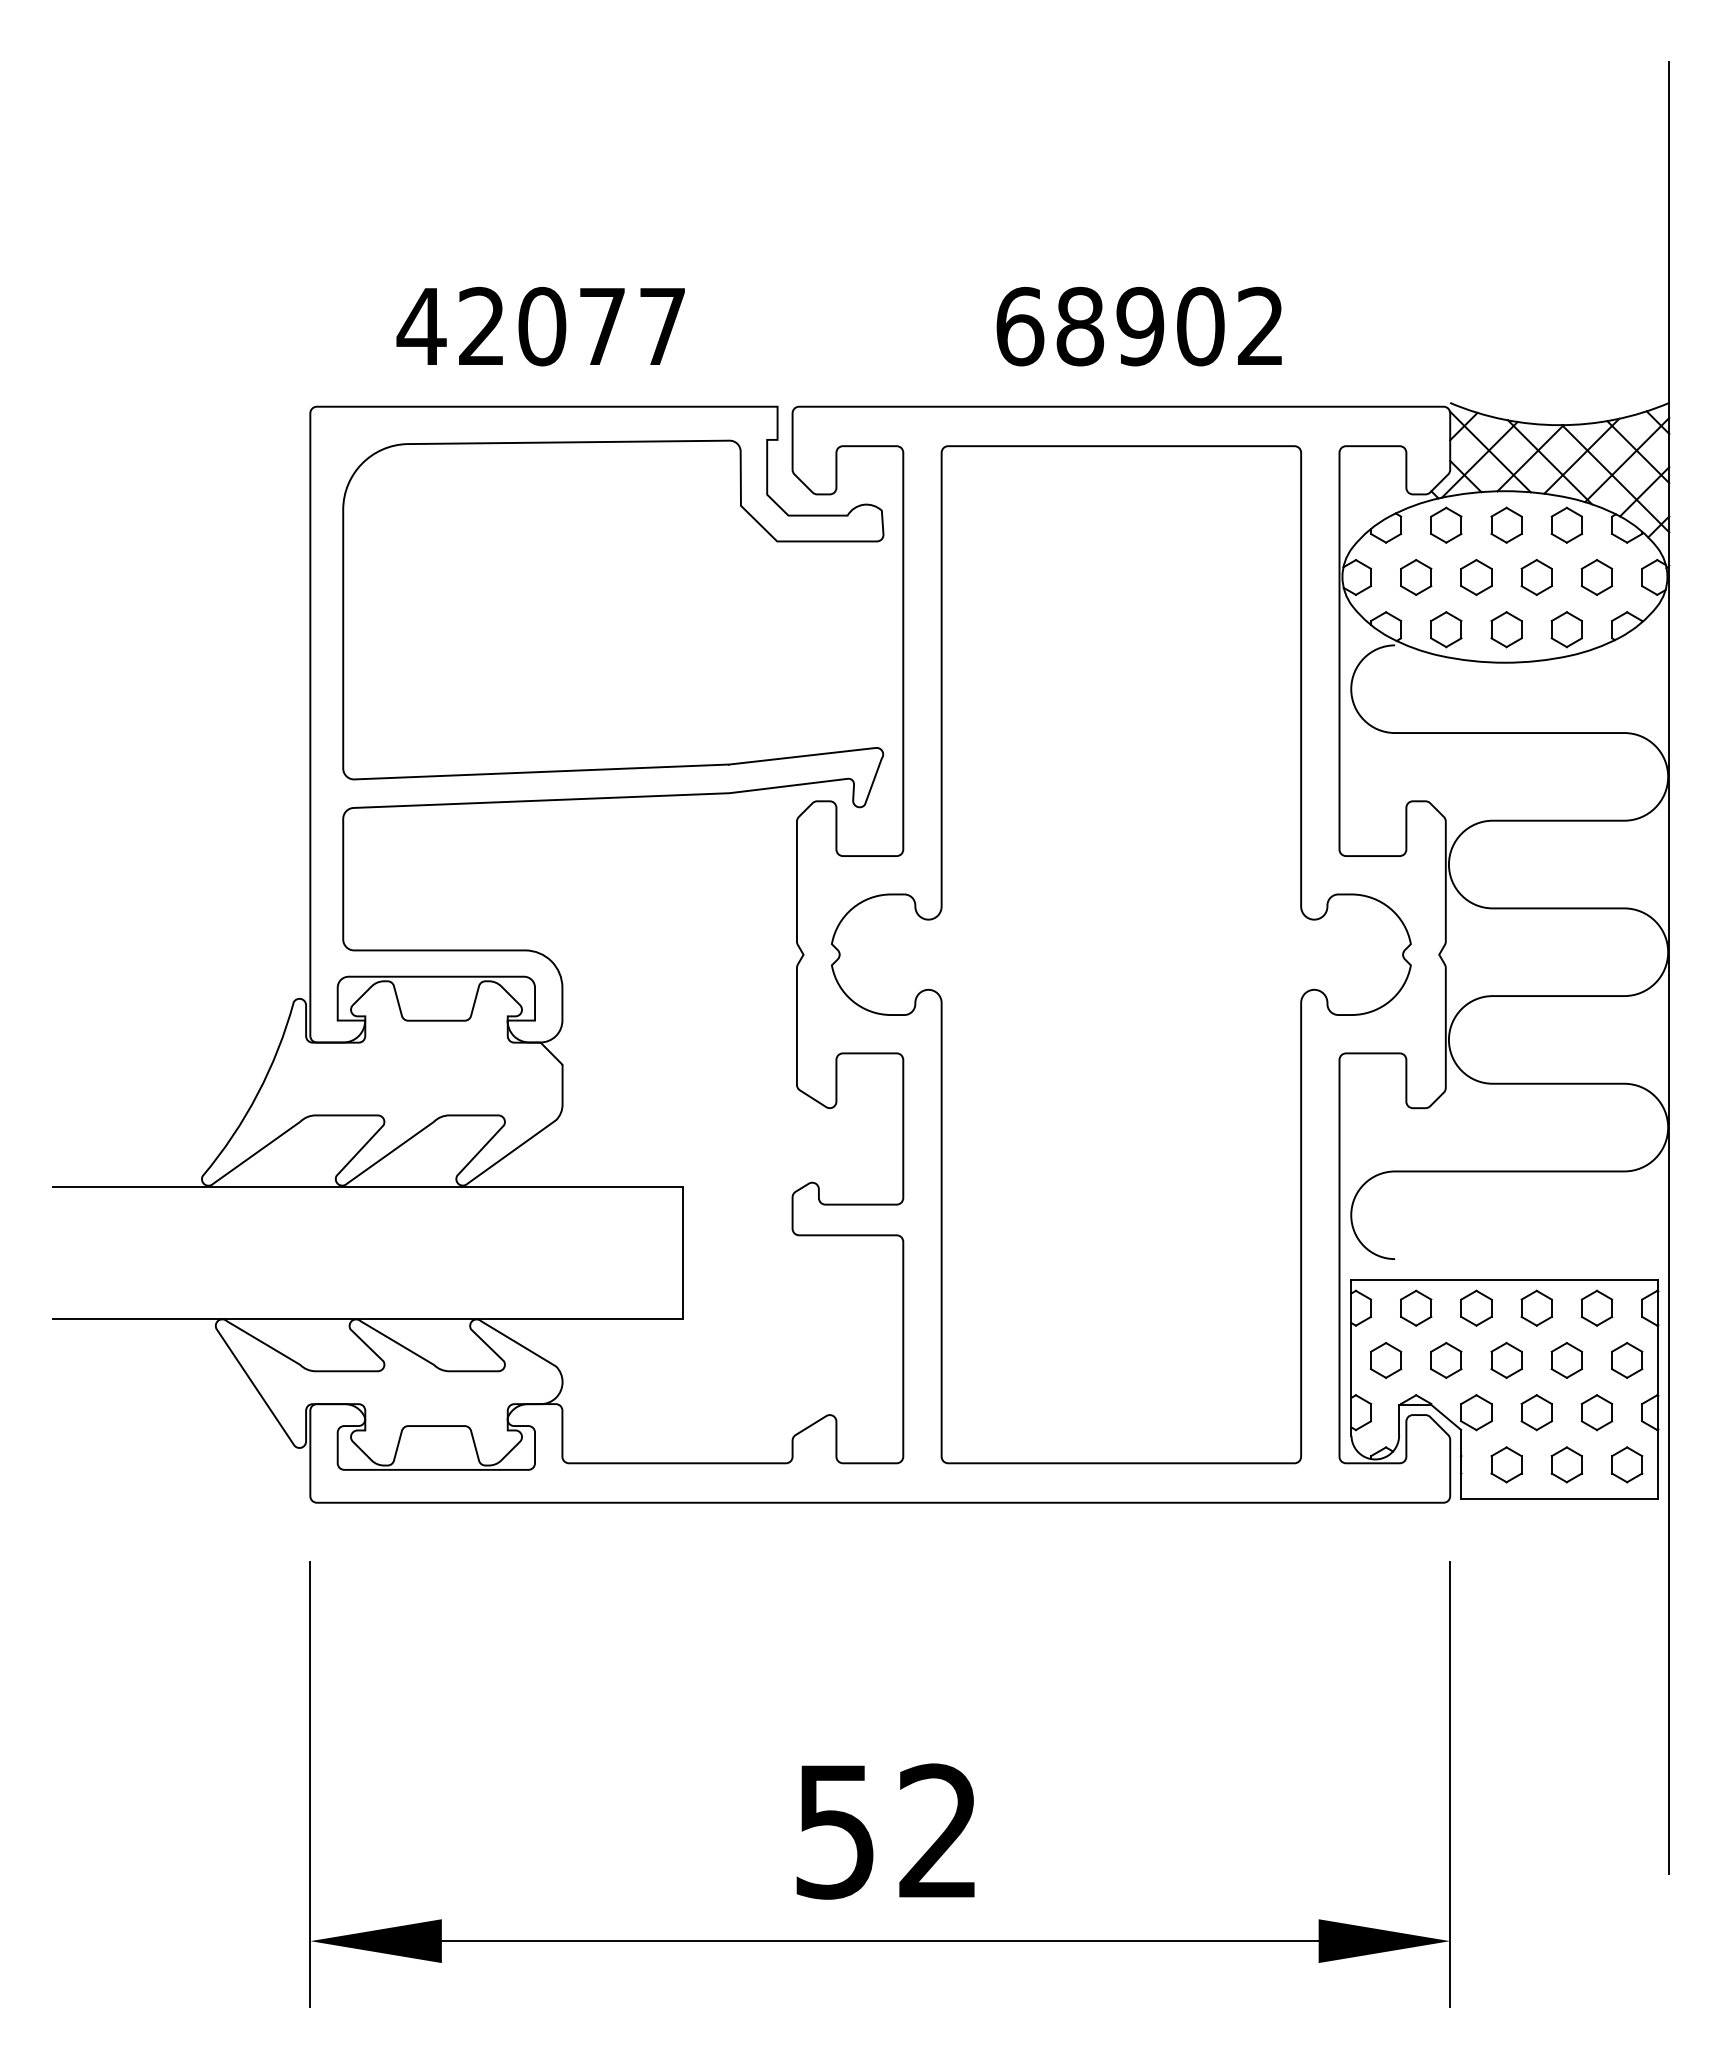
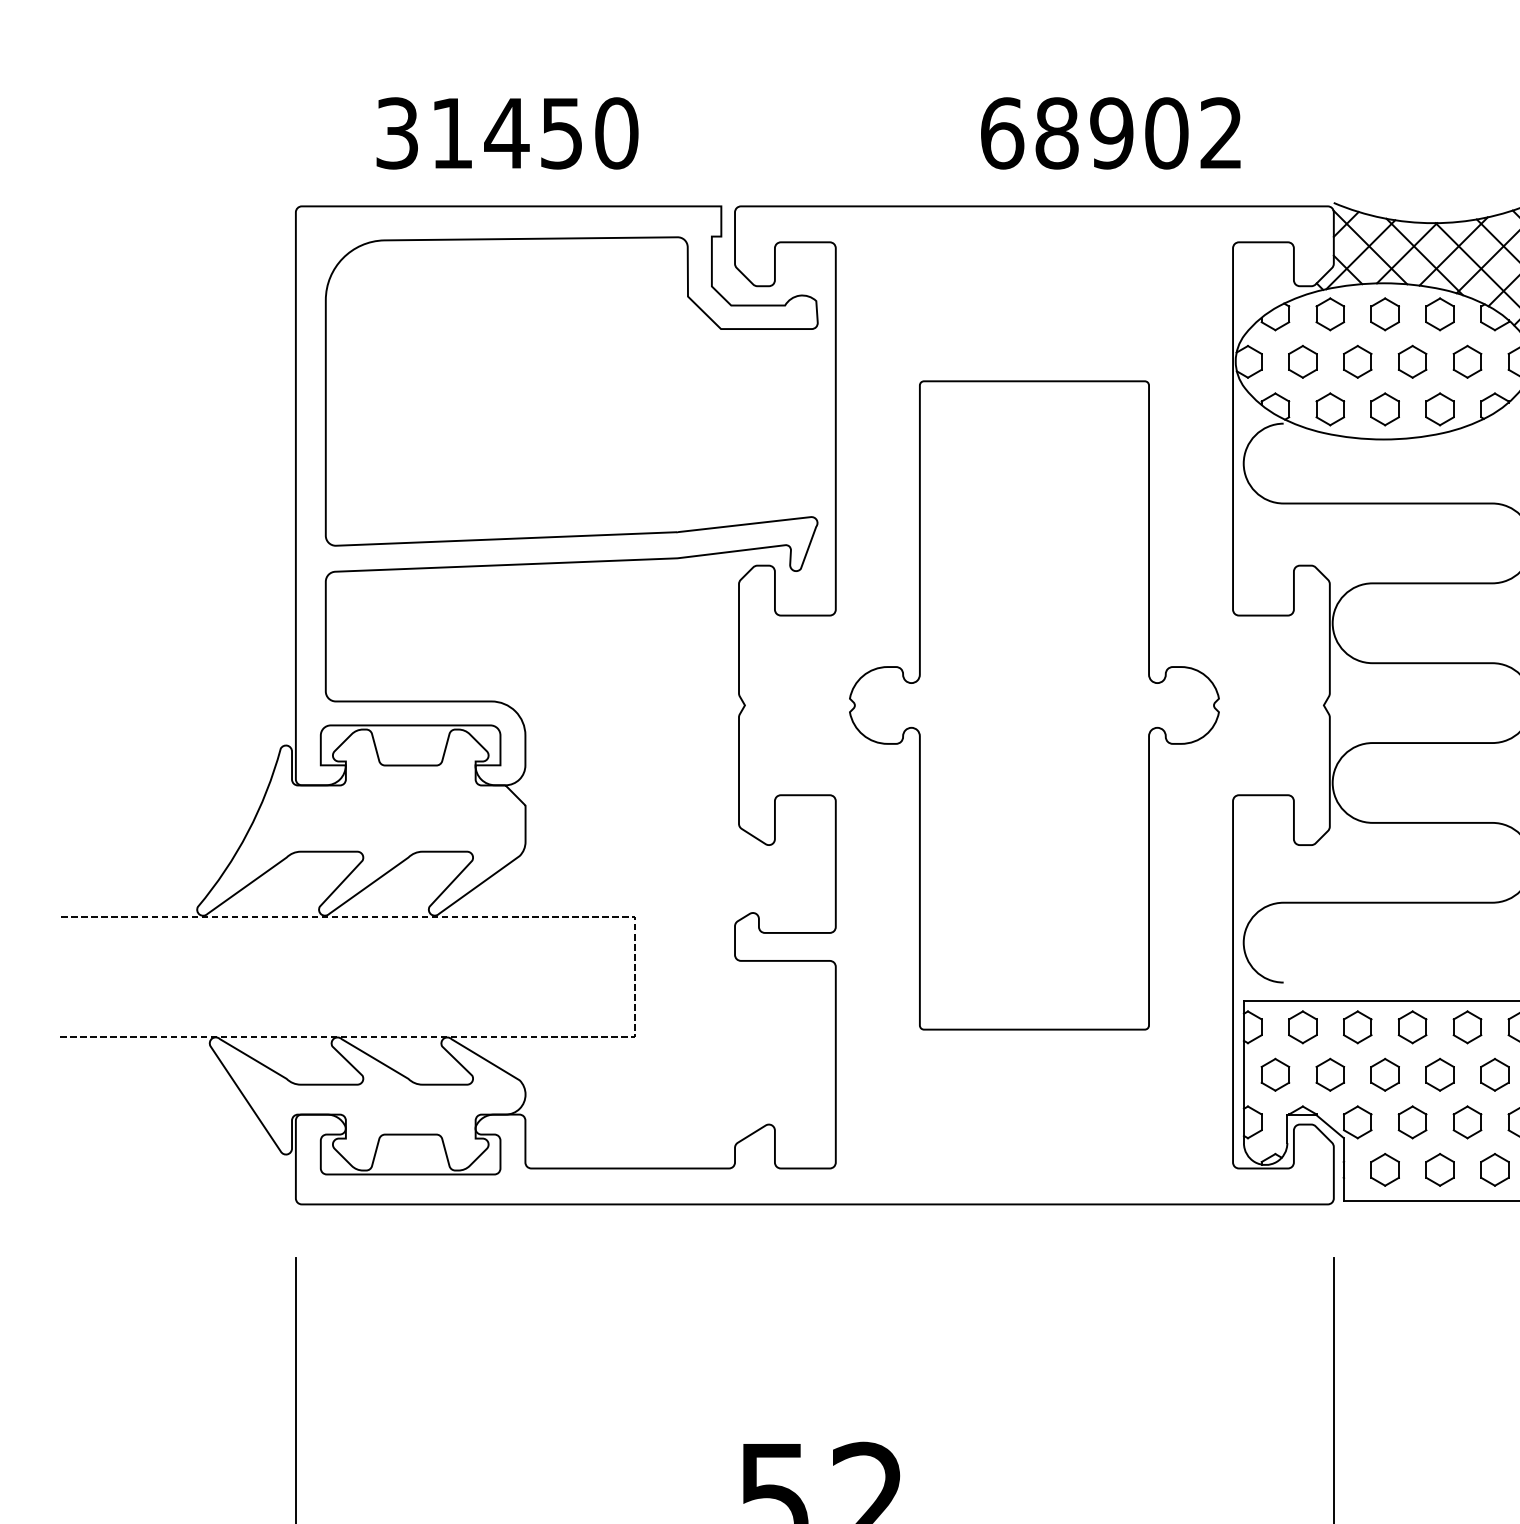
text: (541, 326) -> (506, 133), 42077 -> 31450
text: (1138, 326) -> (1110, 133), moved
part: (1121, 954) -> (1034, 705), size x0.7
line: (682, 1252) -> (634, 976), solid -> dashed

